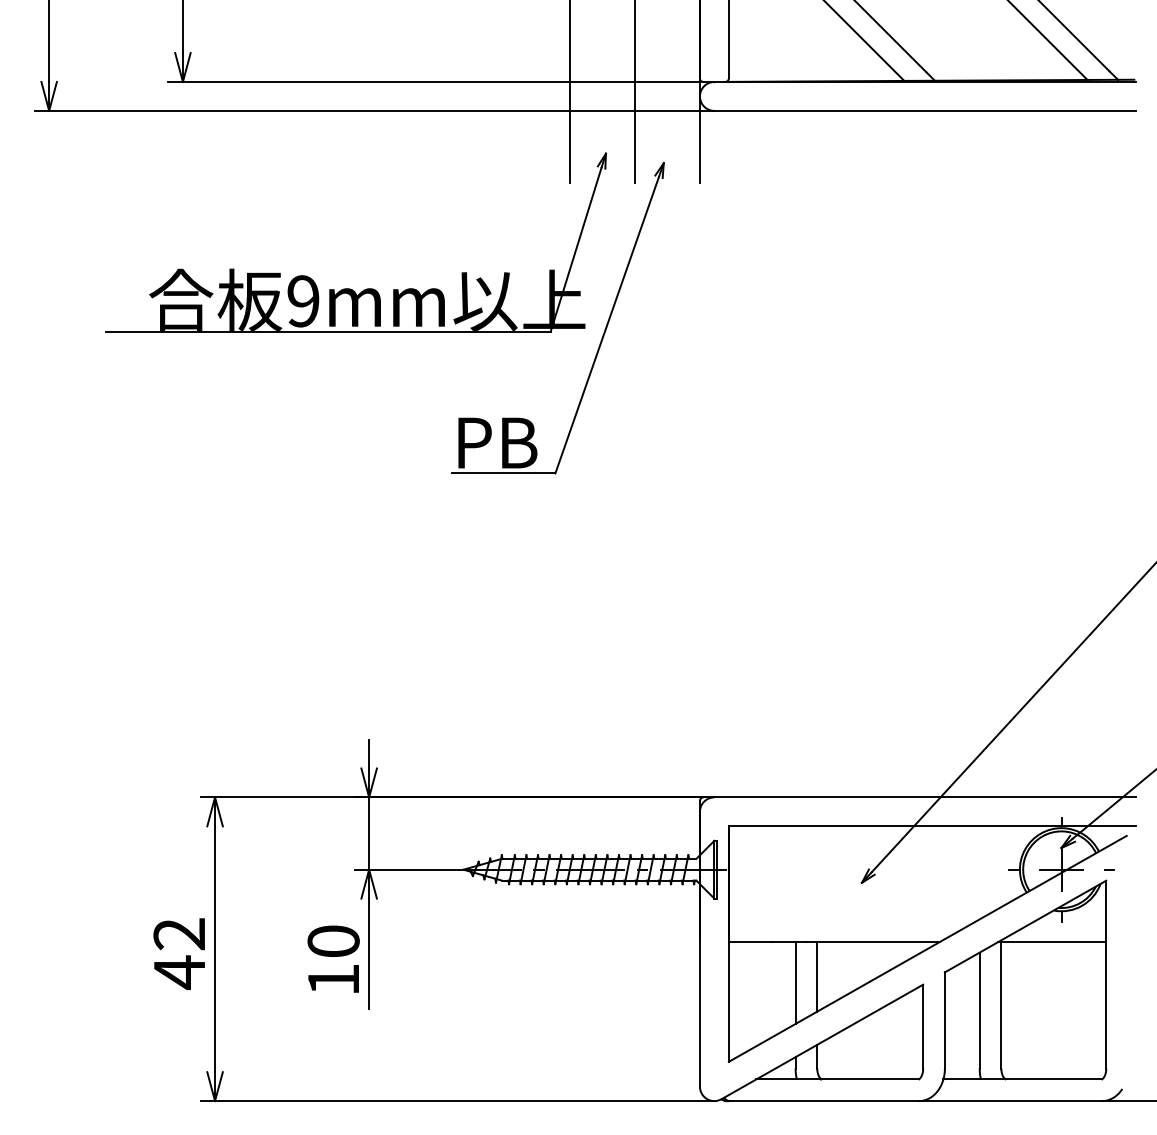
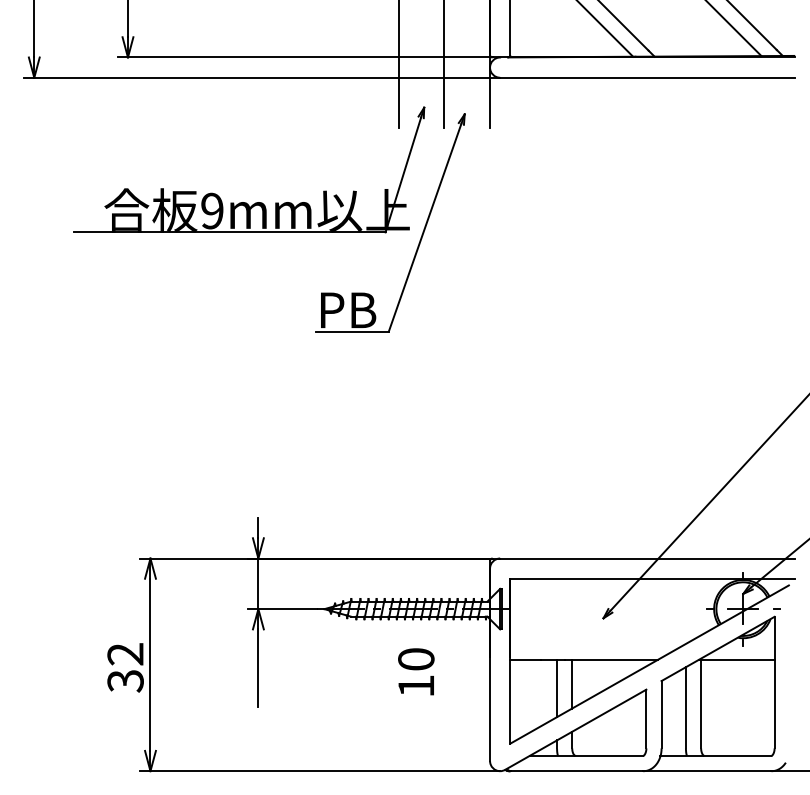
text: (333, 958) -> (416, 671), moved
text: (179, 972) -> (125, 681), 42 -> 32

